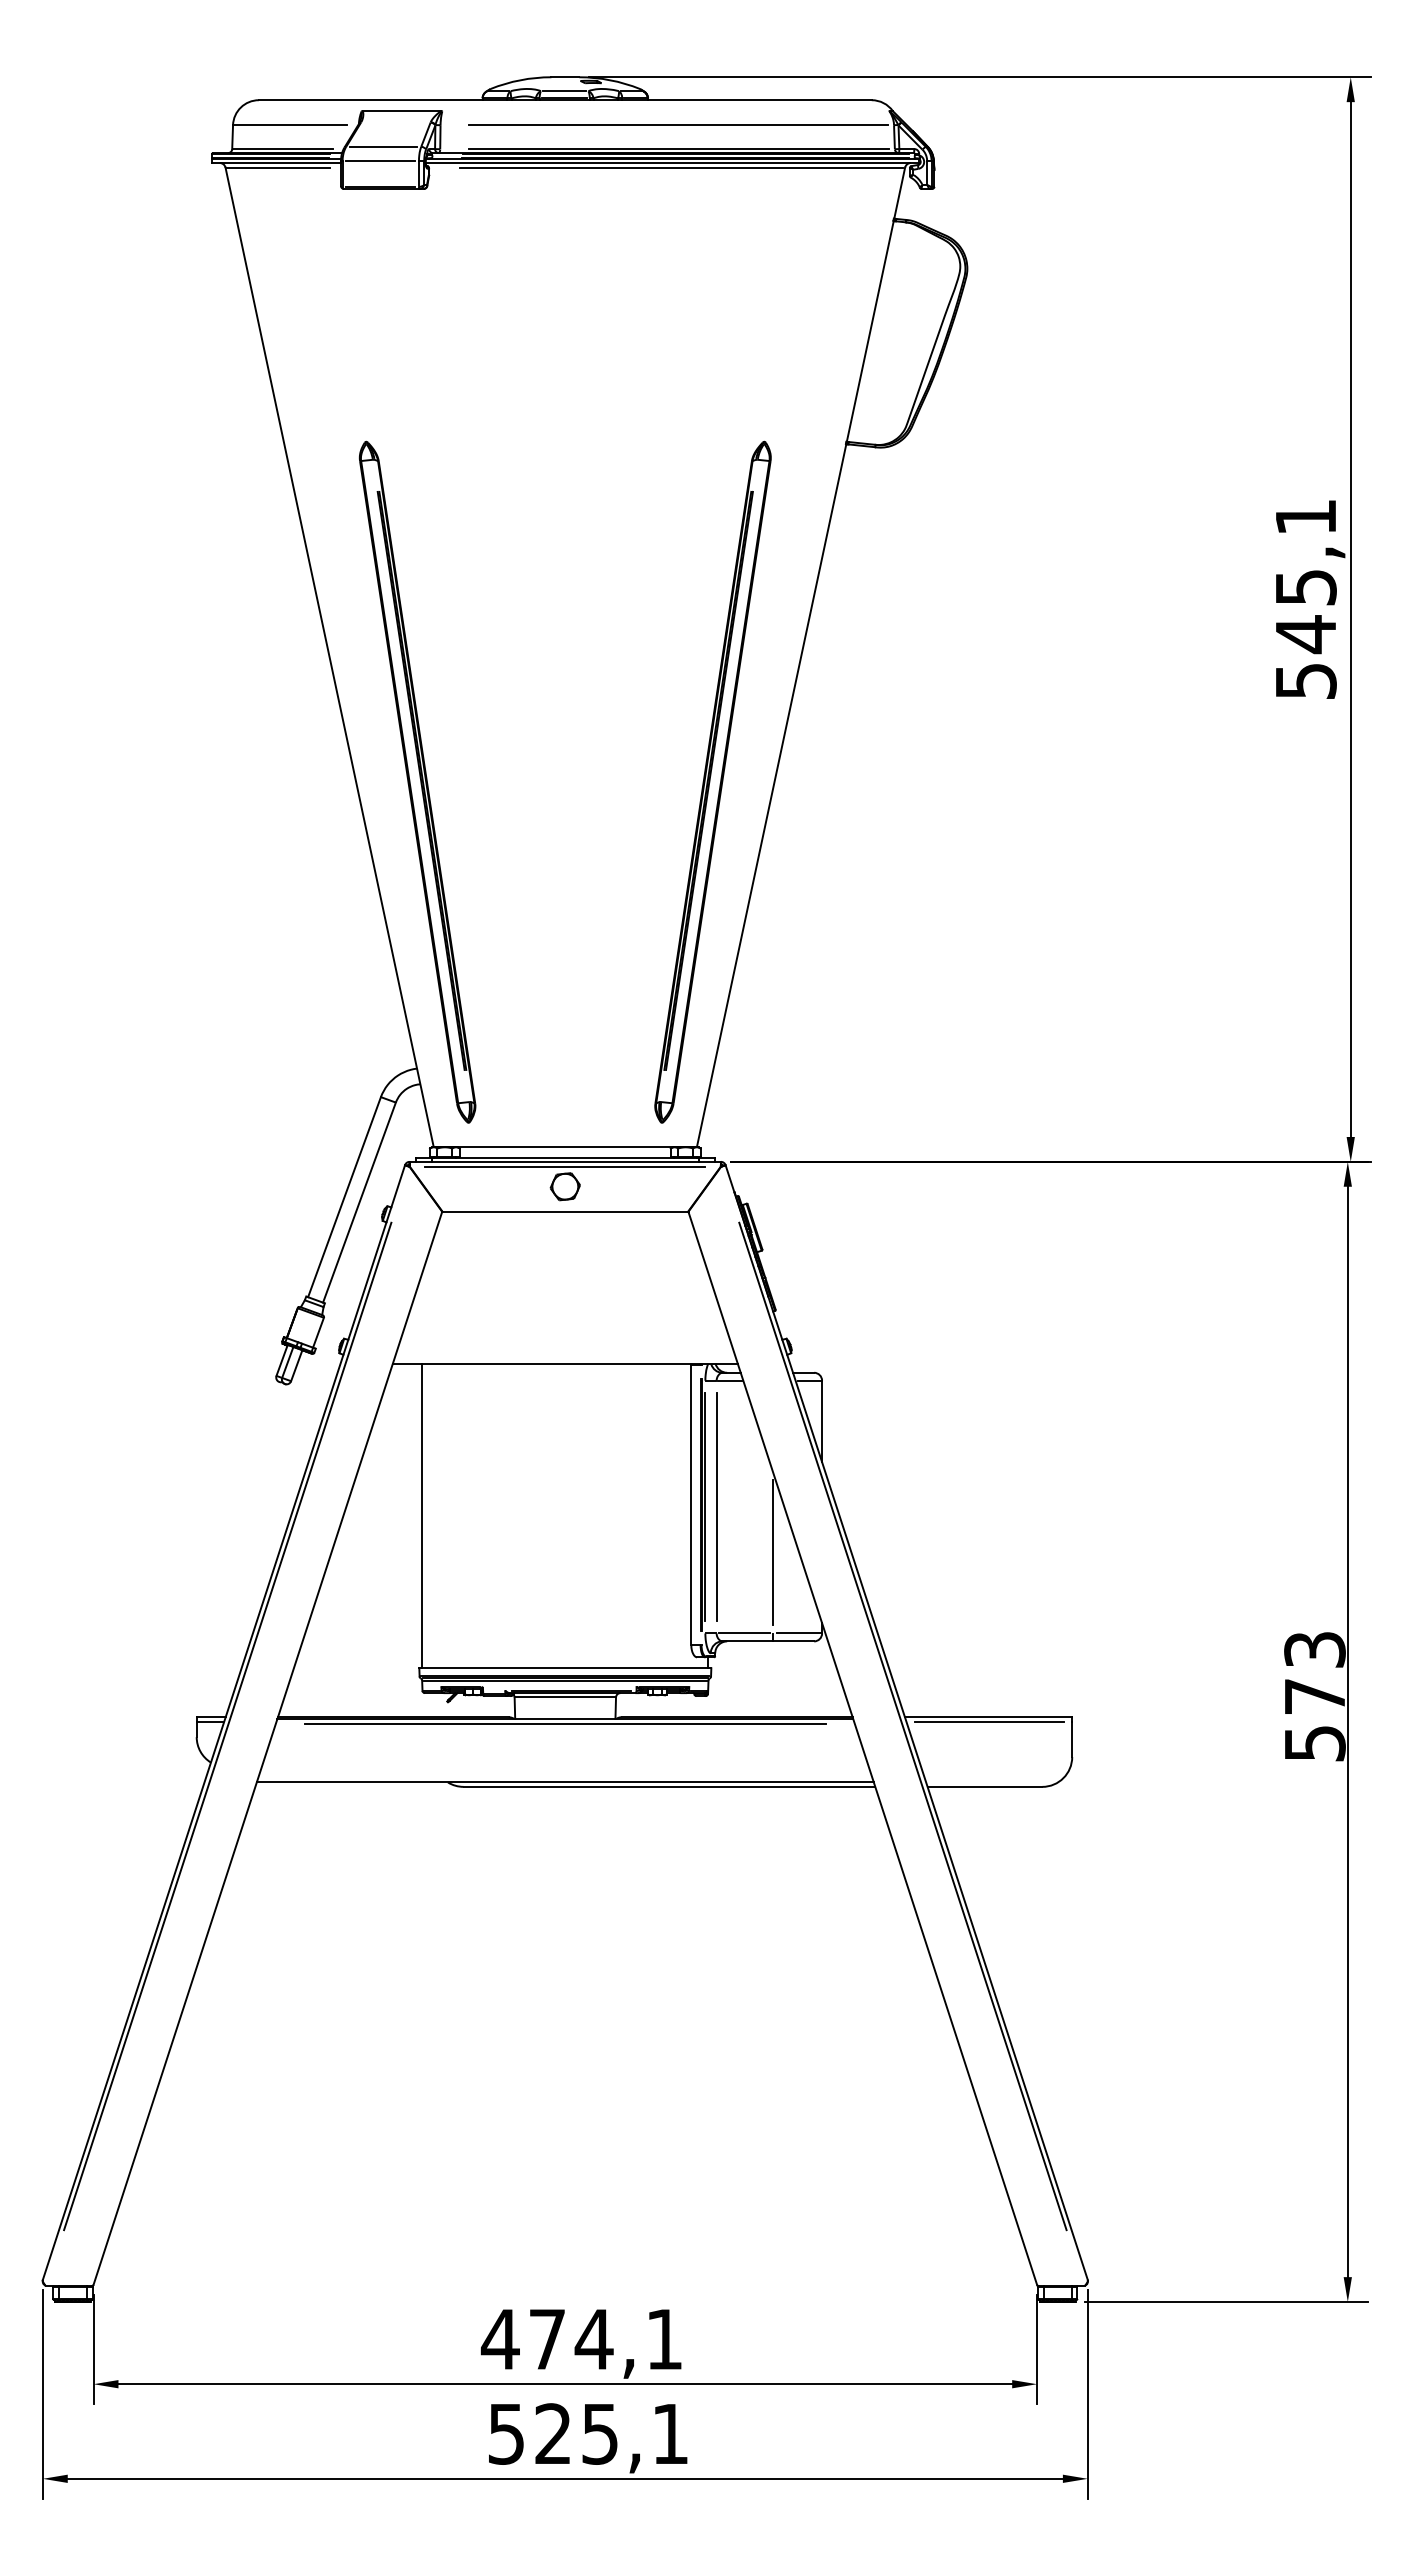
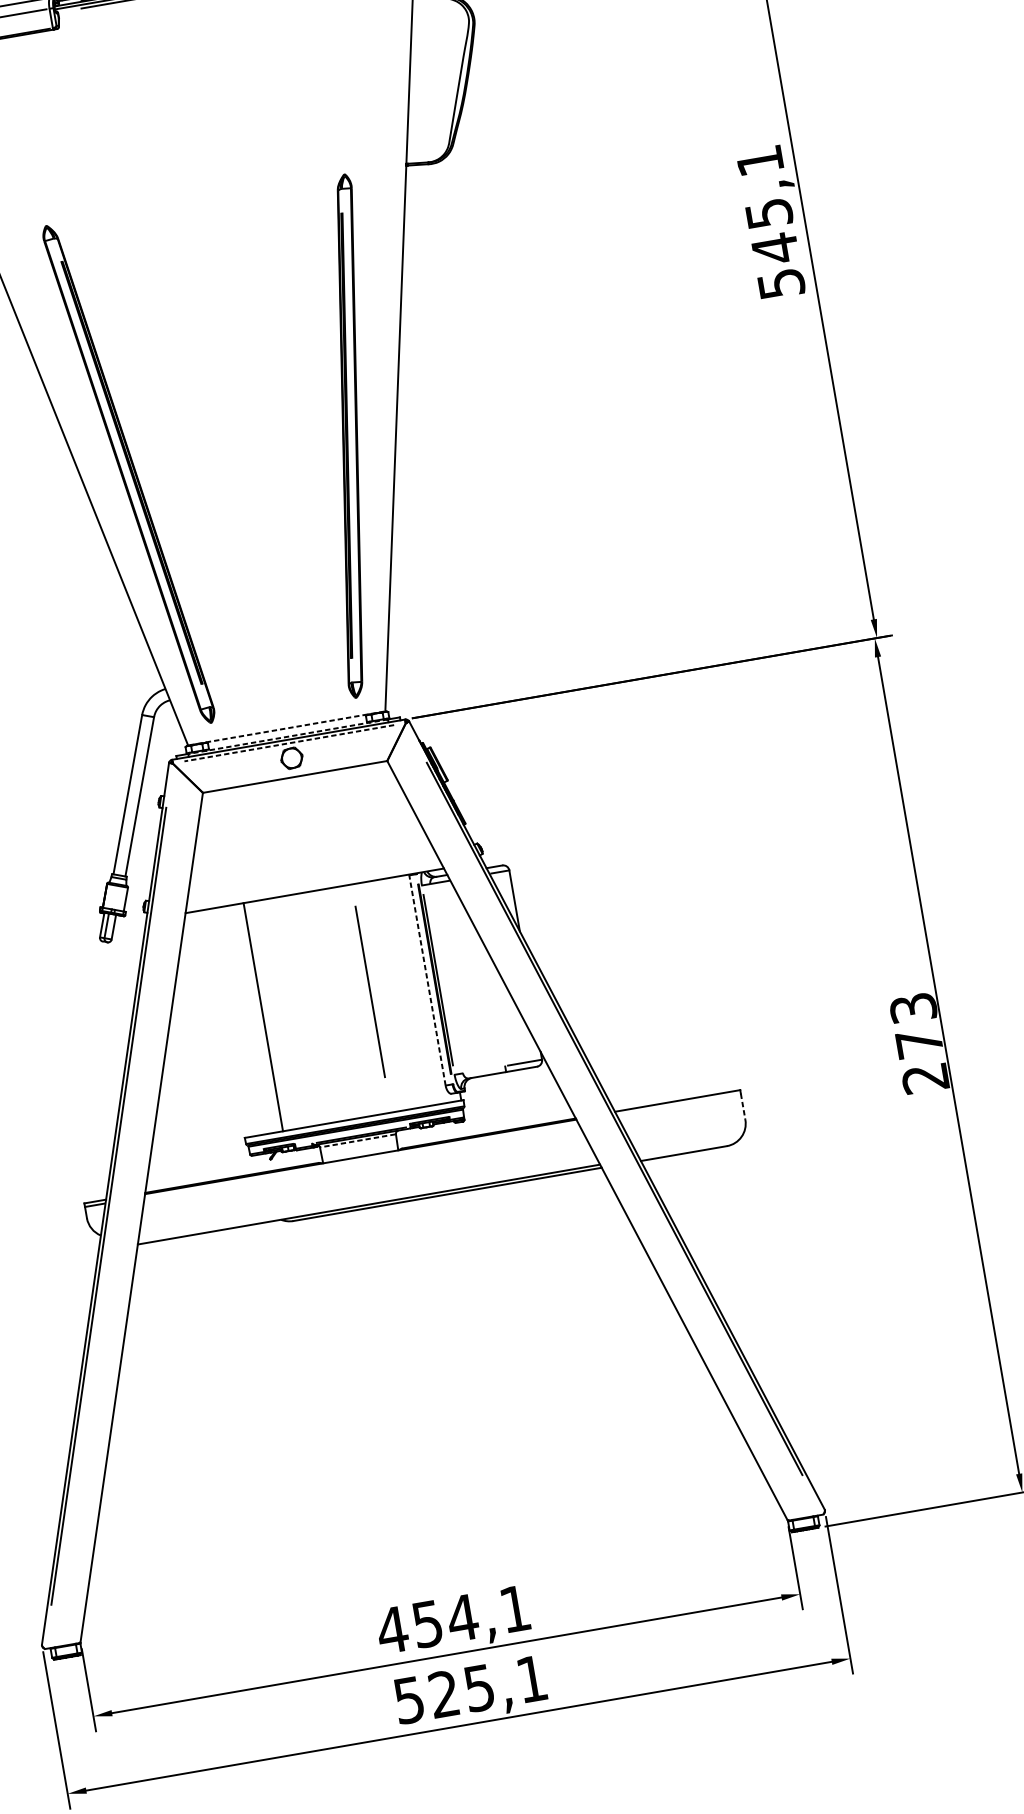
line: (564, 1146) -> (286, 728), solid -> dashed
line: (564, 1157) -> (287, 736), solid -> dashed
line: (565, 1166) -> (289, 743), solid -> dashed
line: (691, 1504) -> (427, 980), solid -> dashed
line: (716, 1506) -> (370, 991), moved
line: (422, 1515) -> (263, 1016), moved
line: (772, 1552) -> (494, 1005), removed
line: (744, 1633) -> (483, 1069), removed
line: (564, 1697) -> (357, 1141), solid -> dashed
line: (988, 1722) -> (678, 1104), removed
line: (564, 1723) -> (360, 1160), removed
line: (1072, 1739) -> (743, 1106), solid -> dashed
text: (1314, 1743) -> (925, 1078), 573 -> 273
text: (546, 2339) -> (426, 1624), 474,1 -> 454,1

